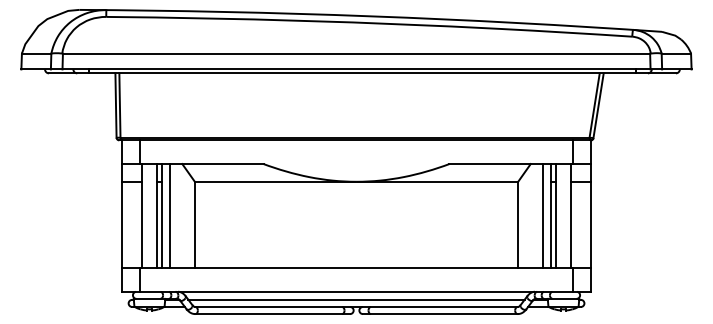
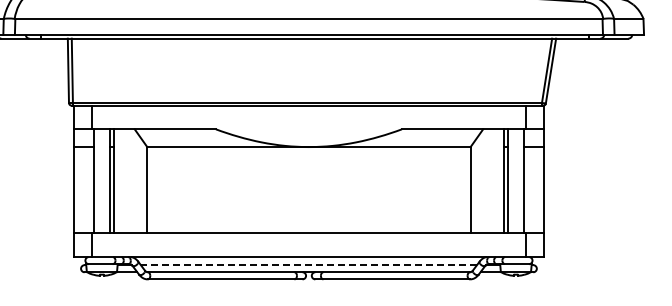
line: (170, 216) -> (122, 181), removed
line: (542, 216) -> (494, 181), removed
line: (356, 299) -> (308, 264), solid -> dashed

